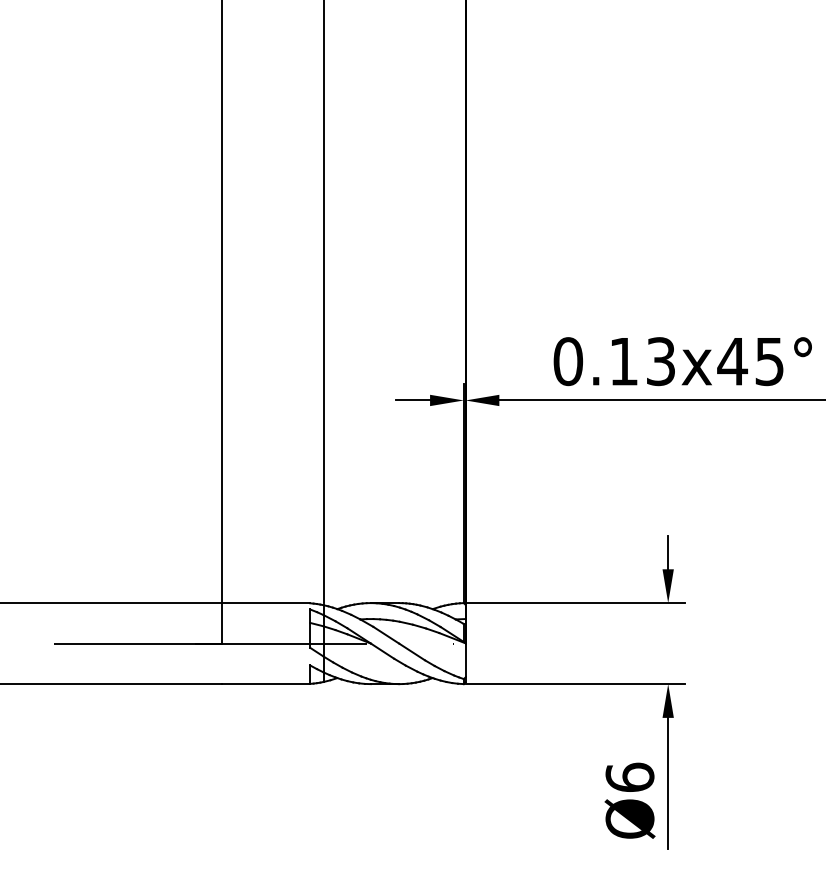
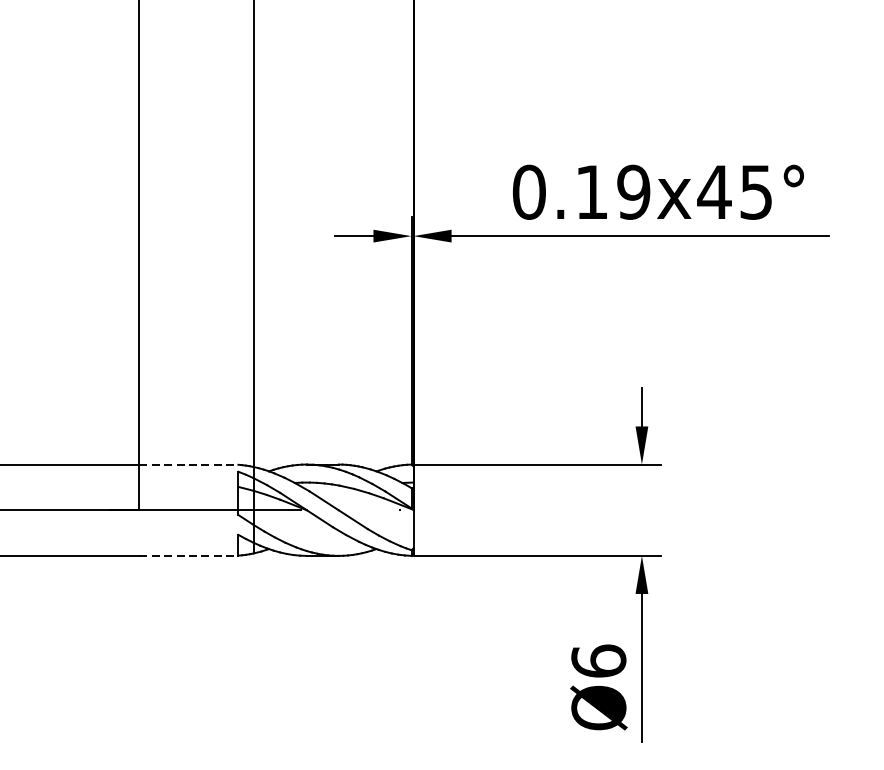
text: (660, 361) -> (633, 192), 0.13x45° -> 0.19x45°
line: (266, 603) -> (189, 465), solid -> dashed
line: (266, 684) -> (189, 556), solid -> dashed

